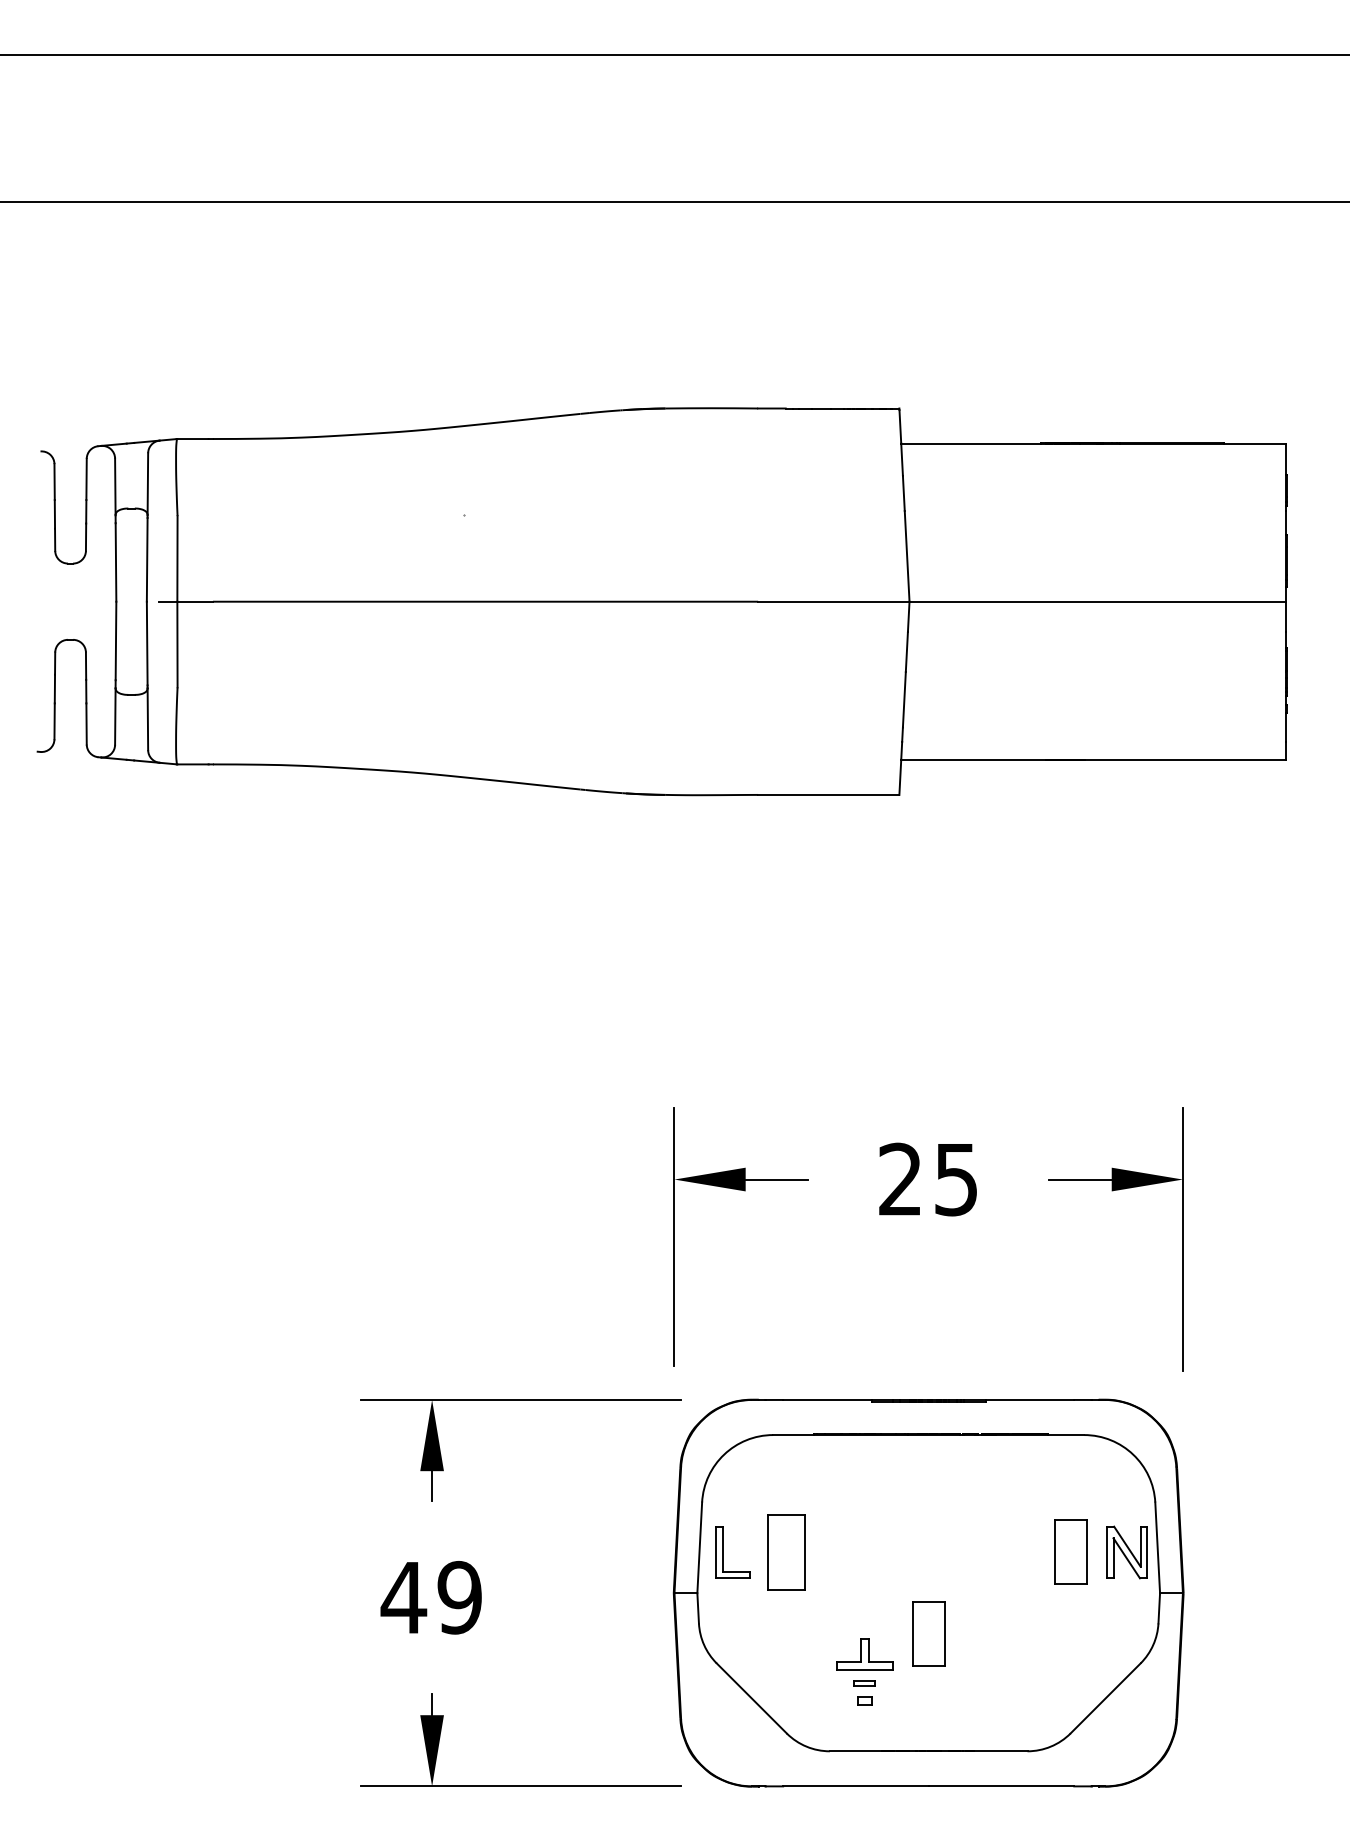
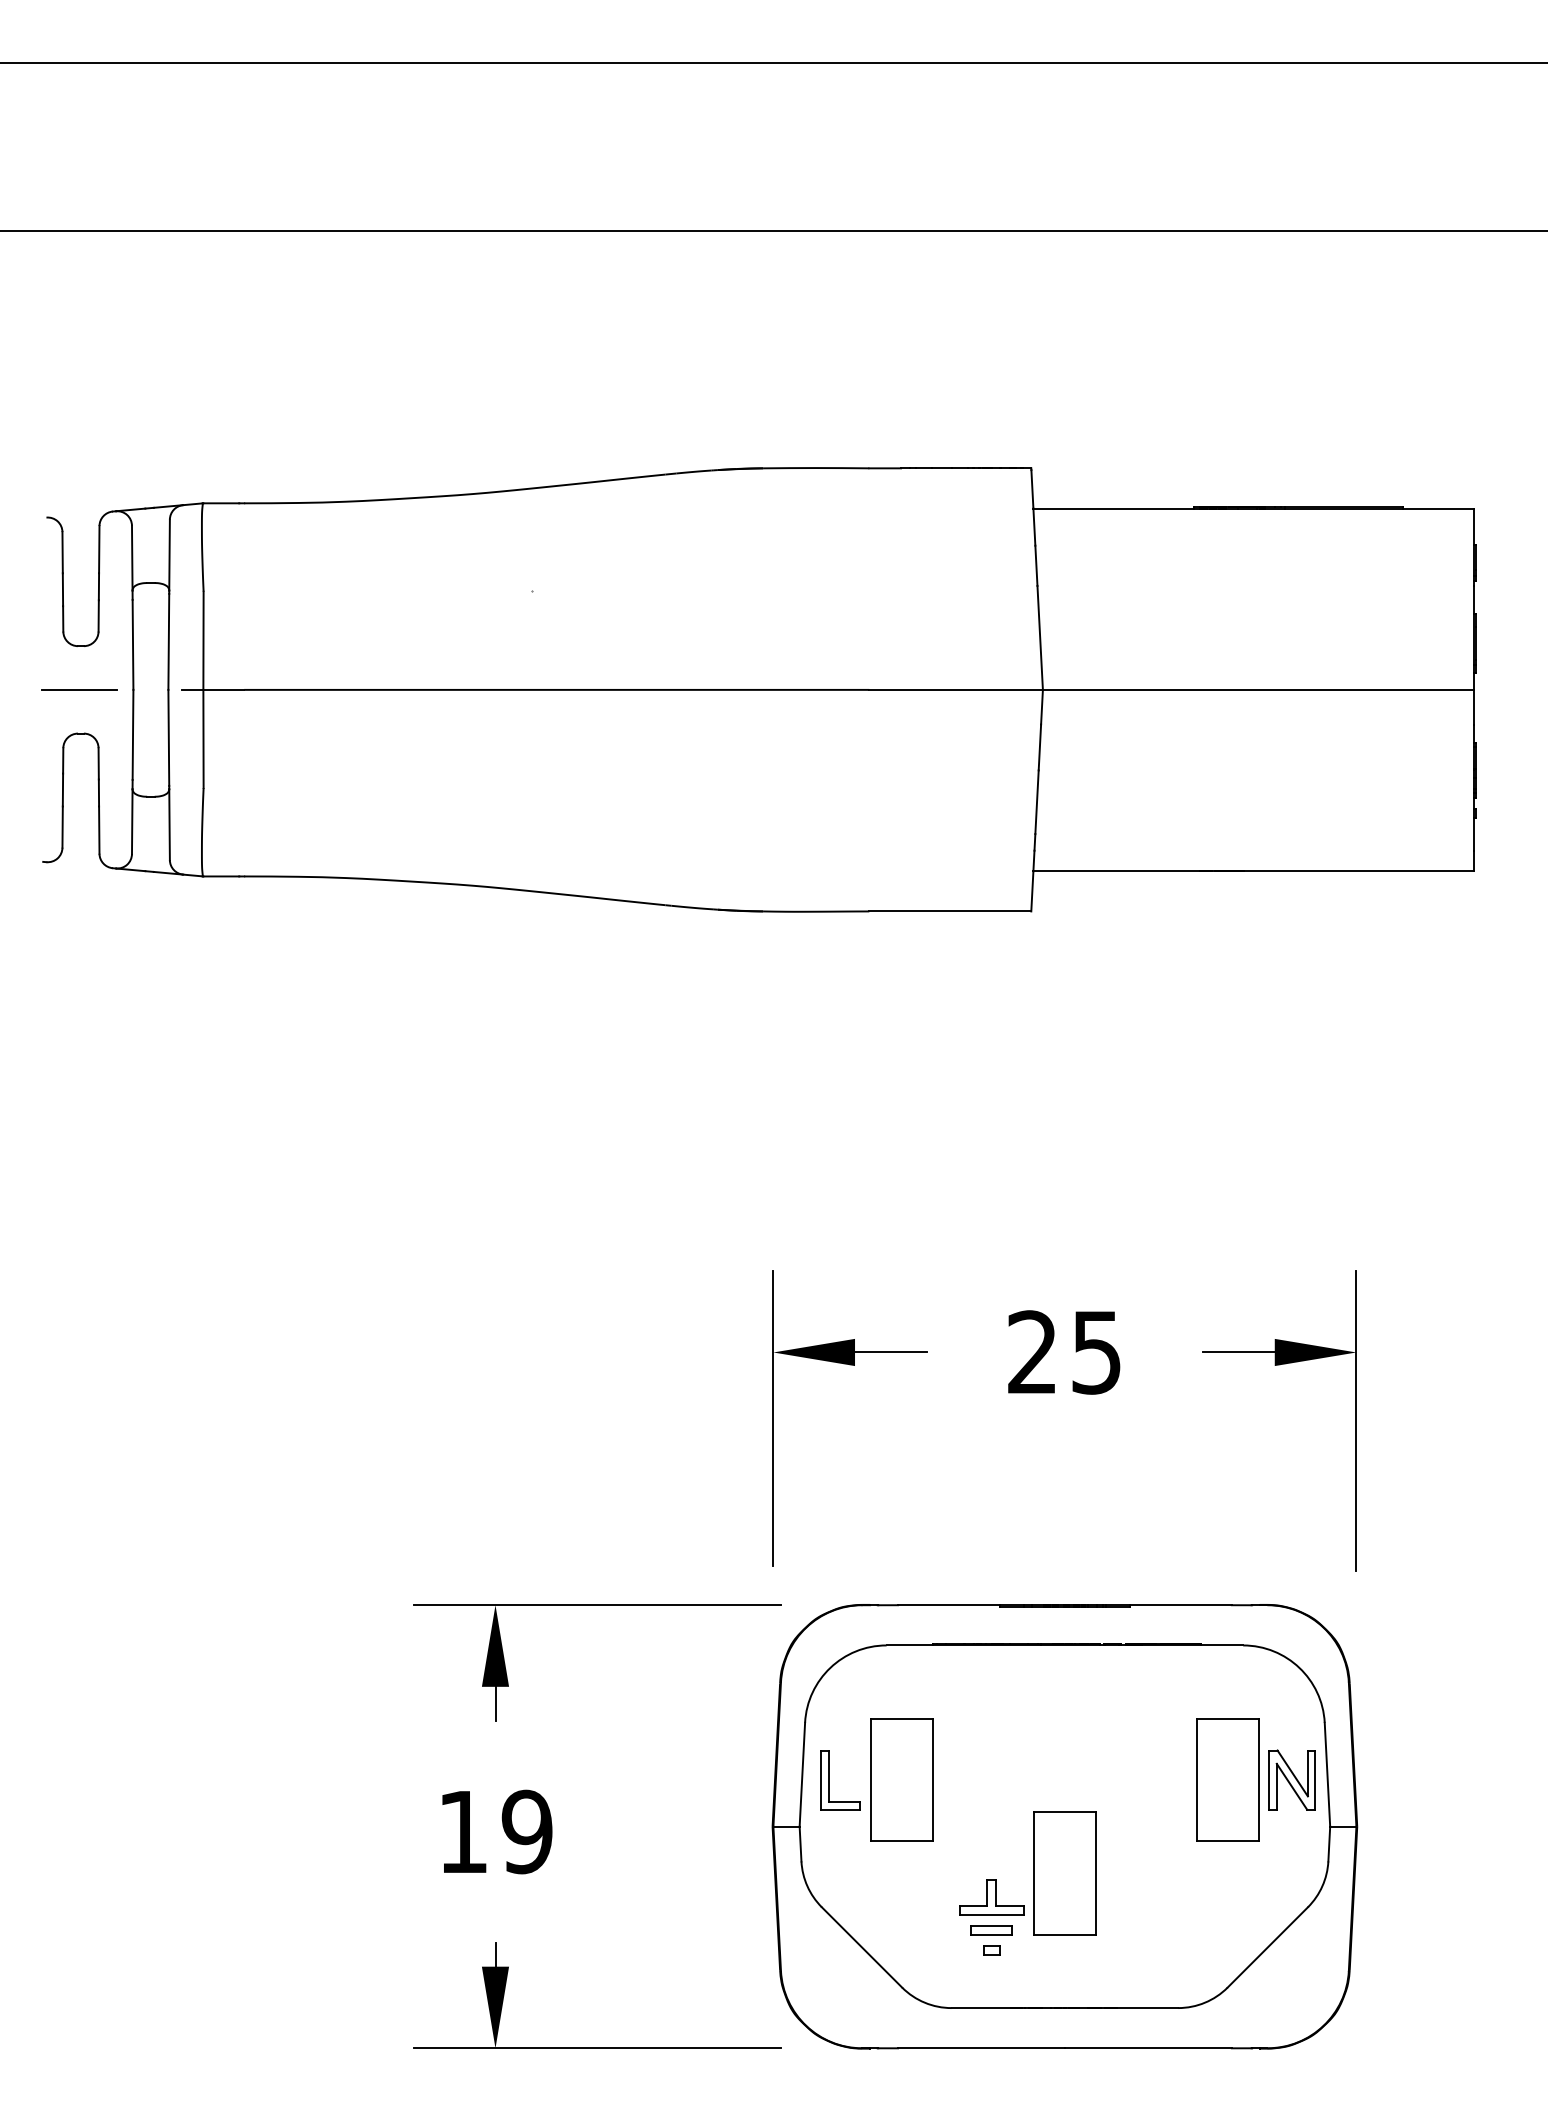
line: (69, 601) -> (79, 689), added
part: (786, 1551) -> (901, 1779), size x1.43
part: (1070, 1551) -> (1227, 1779), size x1.67
text: (403, 1597) -> (462, 1831), 49 -> 19
part: (928, 1633) -> (1064, 1873), size x1.67
part: (864, 1683) -> (991, 1930), size x1.67

